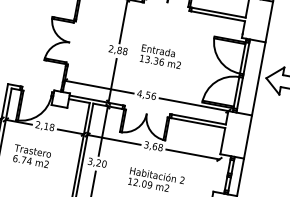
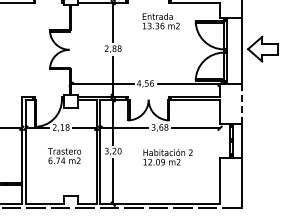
text: (160, 56) -> (160, 21), moved
line: (248, 136) -> (241, 103), solid -> dashed
text: (31, 156) -> (64, 156), moved

